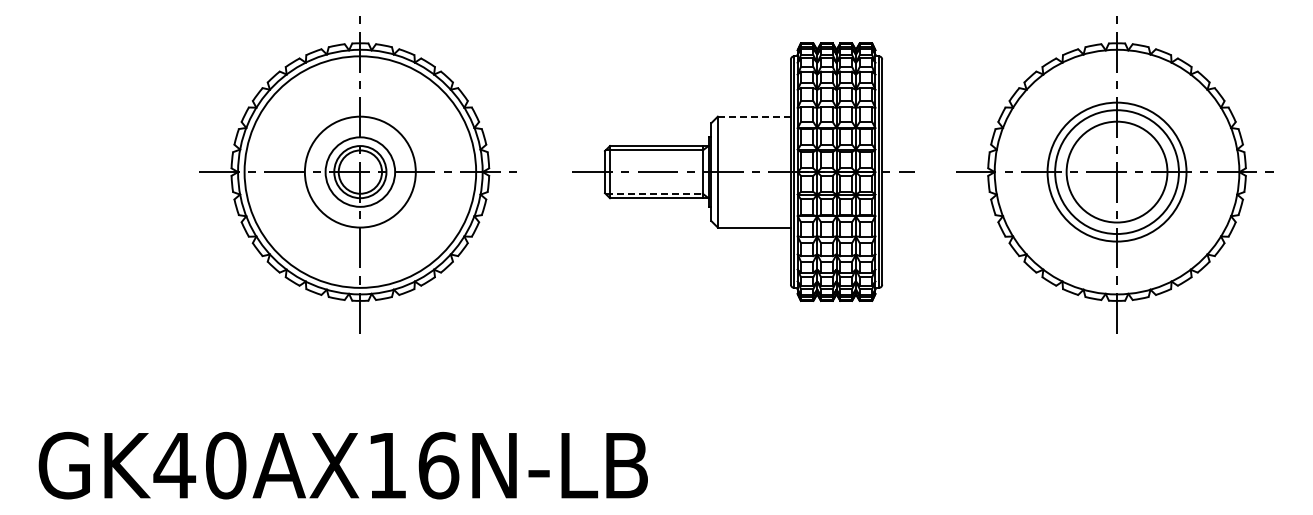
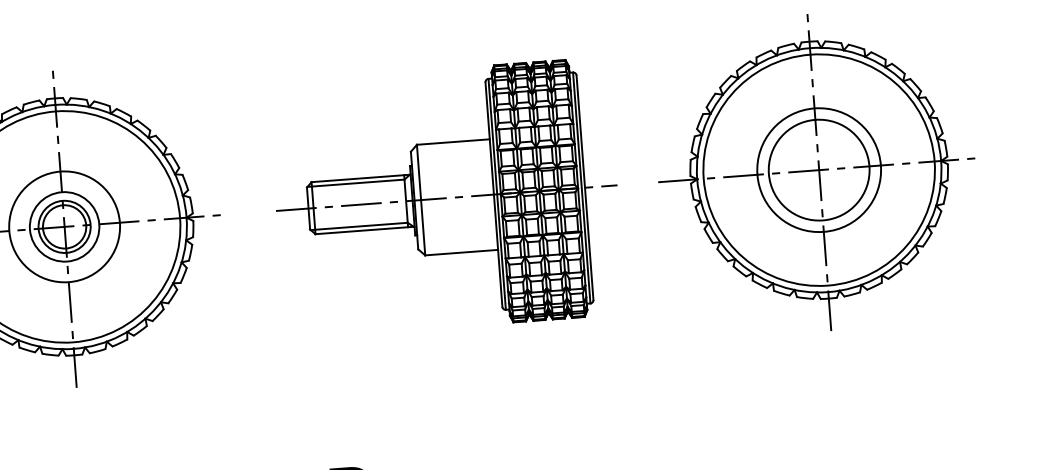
line: (754, 116) -> (453, 141), dashed -> solid
circle: (1116, 171) -> (818, 169), size x1.67
line: (654, 193) -> (359, 226), dashed -> solid

